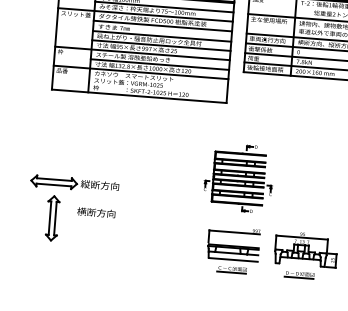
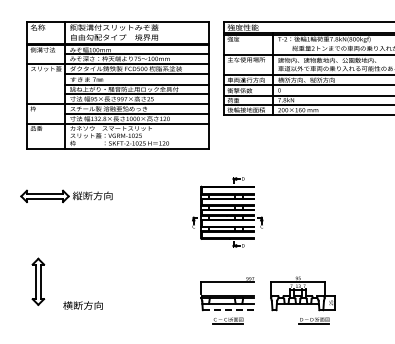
part: (238, 178) -> (227, 212), moved
part: (74, 183) -> (66, 195), moved
text: (95, 212) -> (82, 305), moved
line: (234, 260) -> (229, 310), solid -> dashed
part: (298, 274) -> (313, 320), moved

